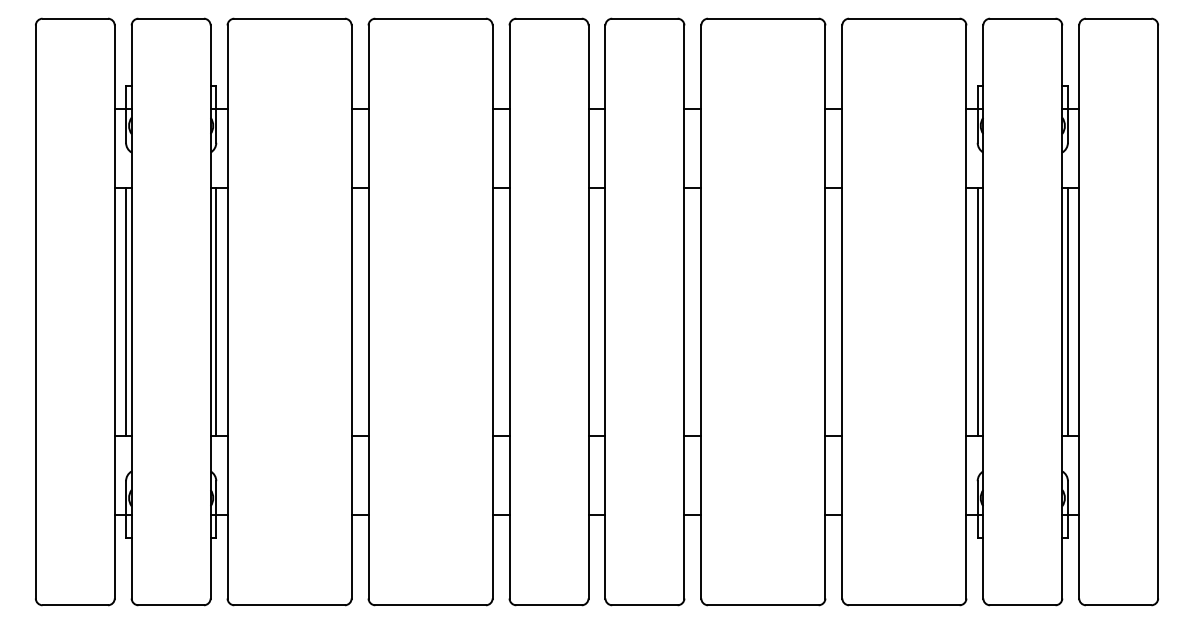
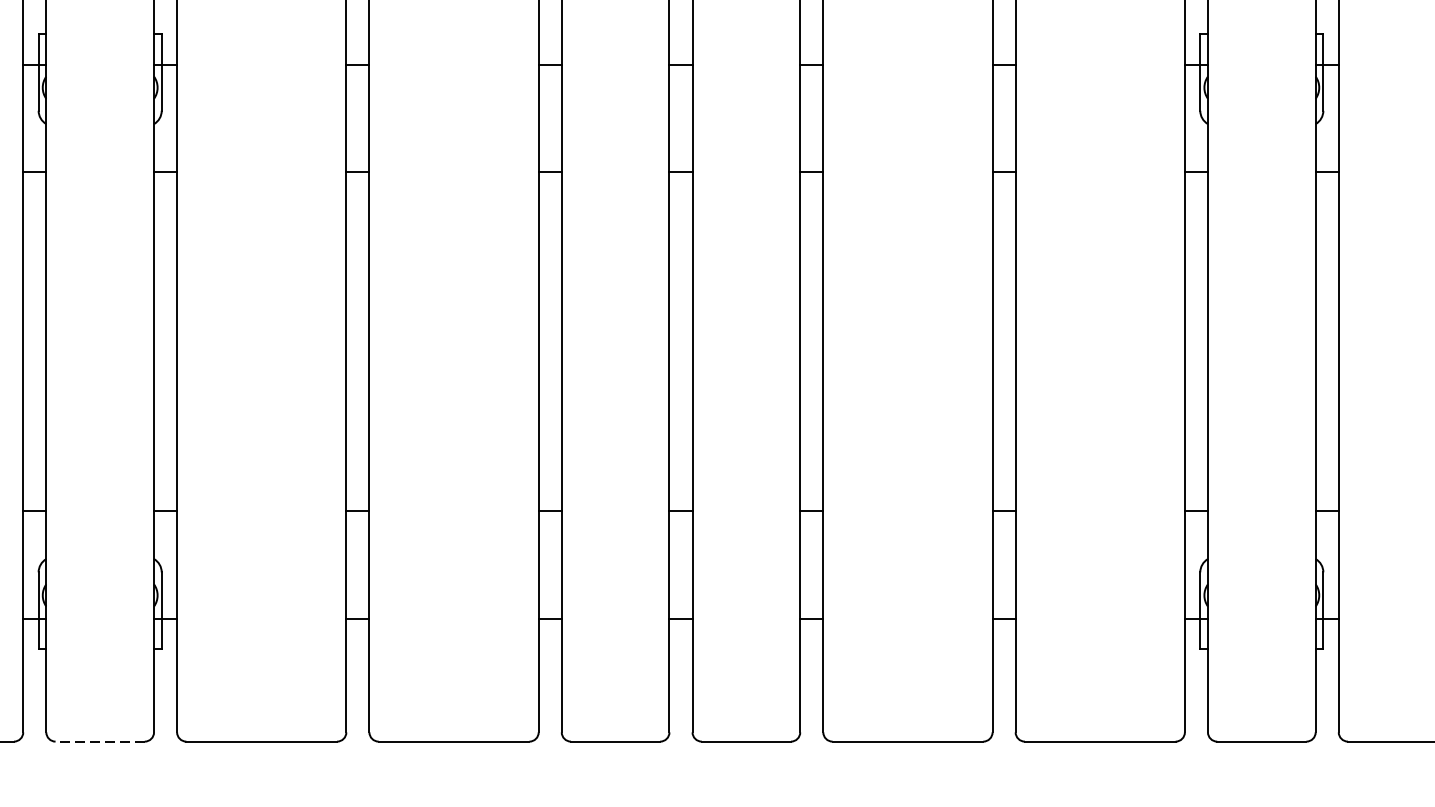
line: (126, 311) -> (39, 340), removed
line: (216, 311) -> (162, 340), removed
line: (977, 311) -> (1200, 340), removed
line: (1067, 311) -> (1322, 340), removed
line: (171, 605) -> (100, 741), solid -> dashed

